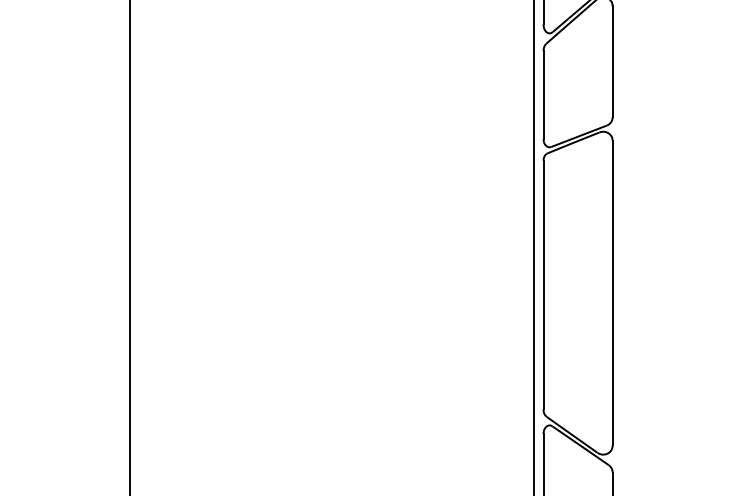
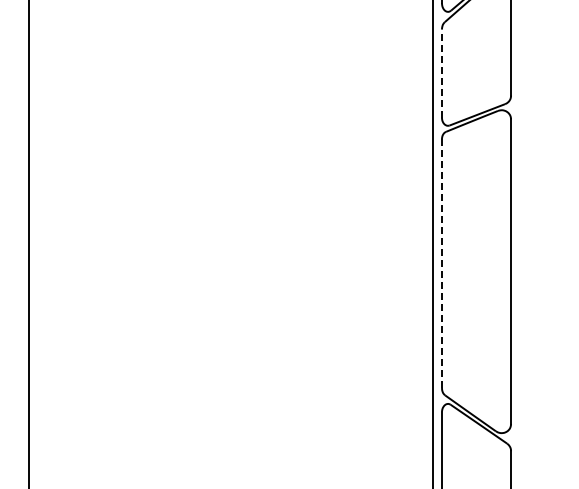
line: (543, 94) -> (441, 73), solid -> dashed
line: (543, 284) -> (441, 263), solid -> dashed

